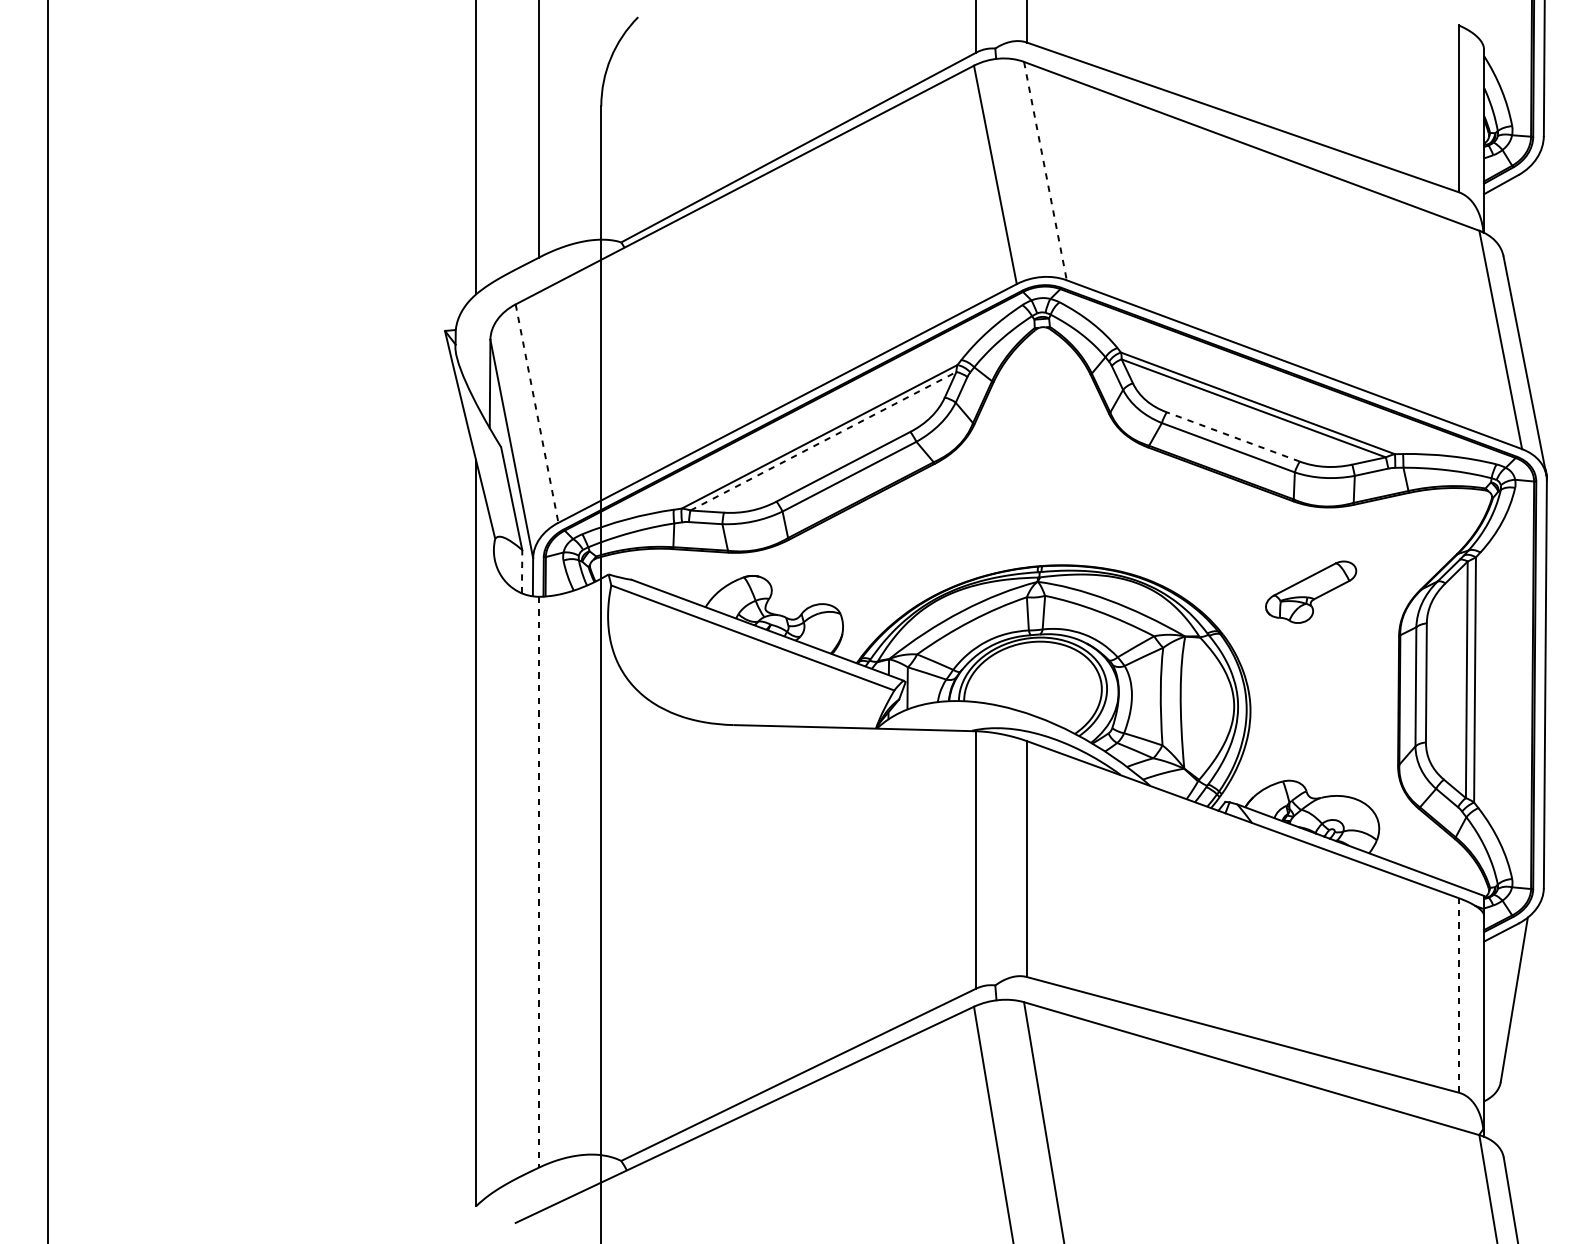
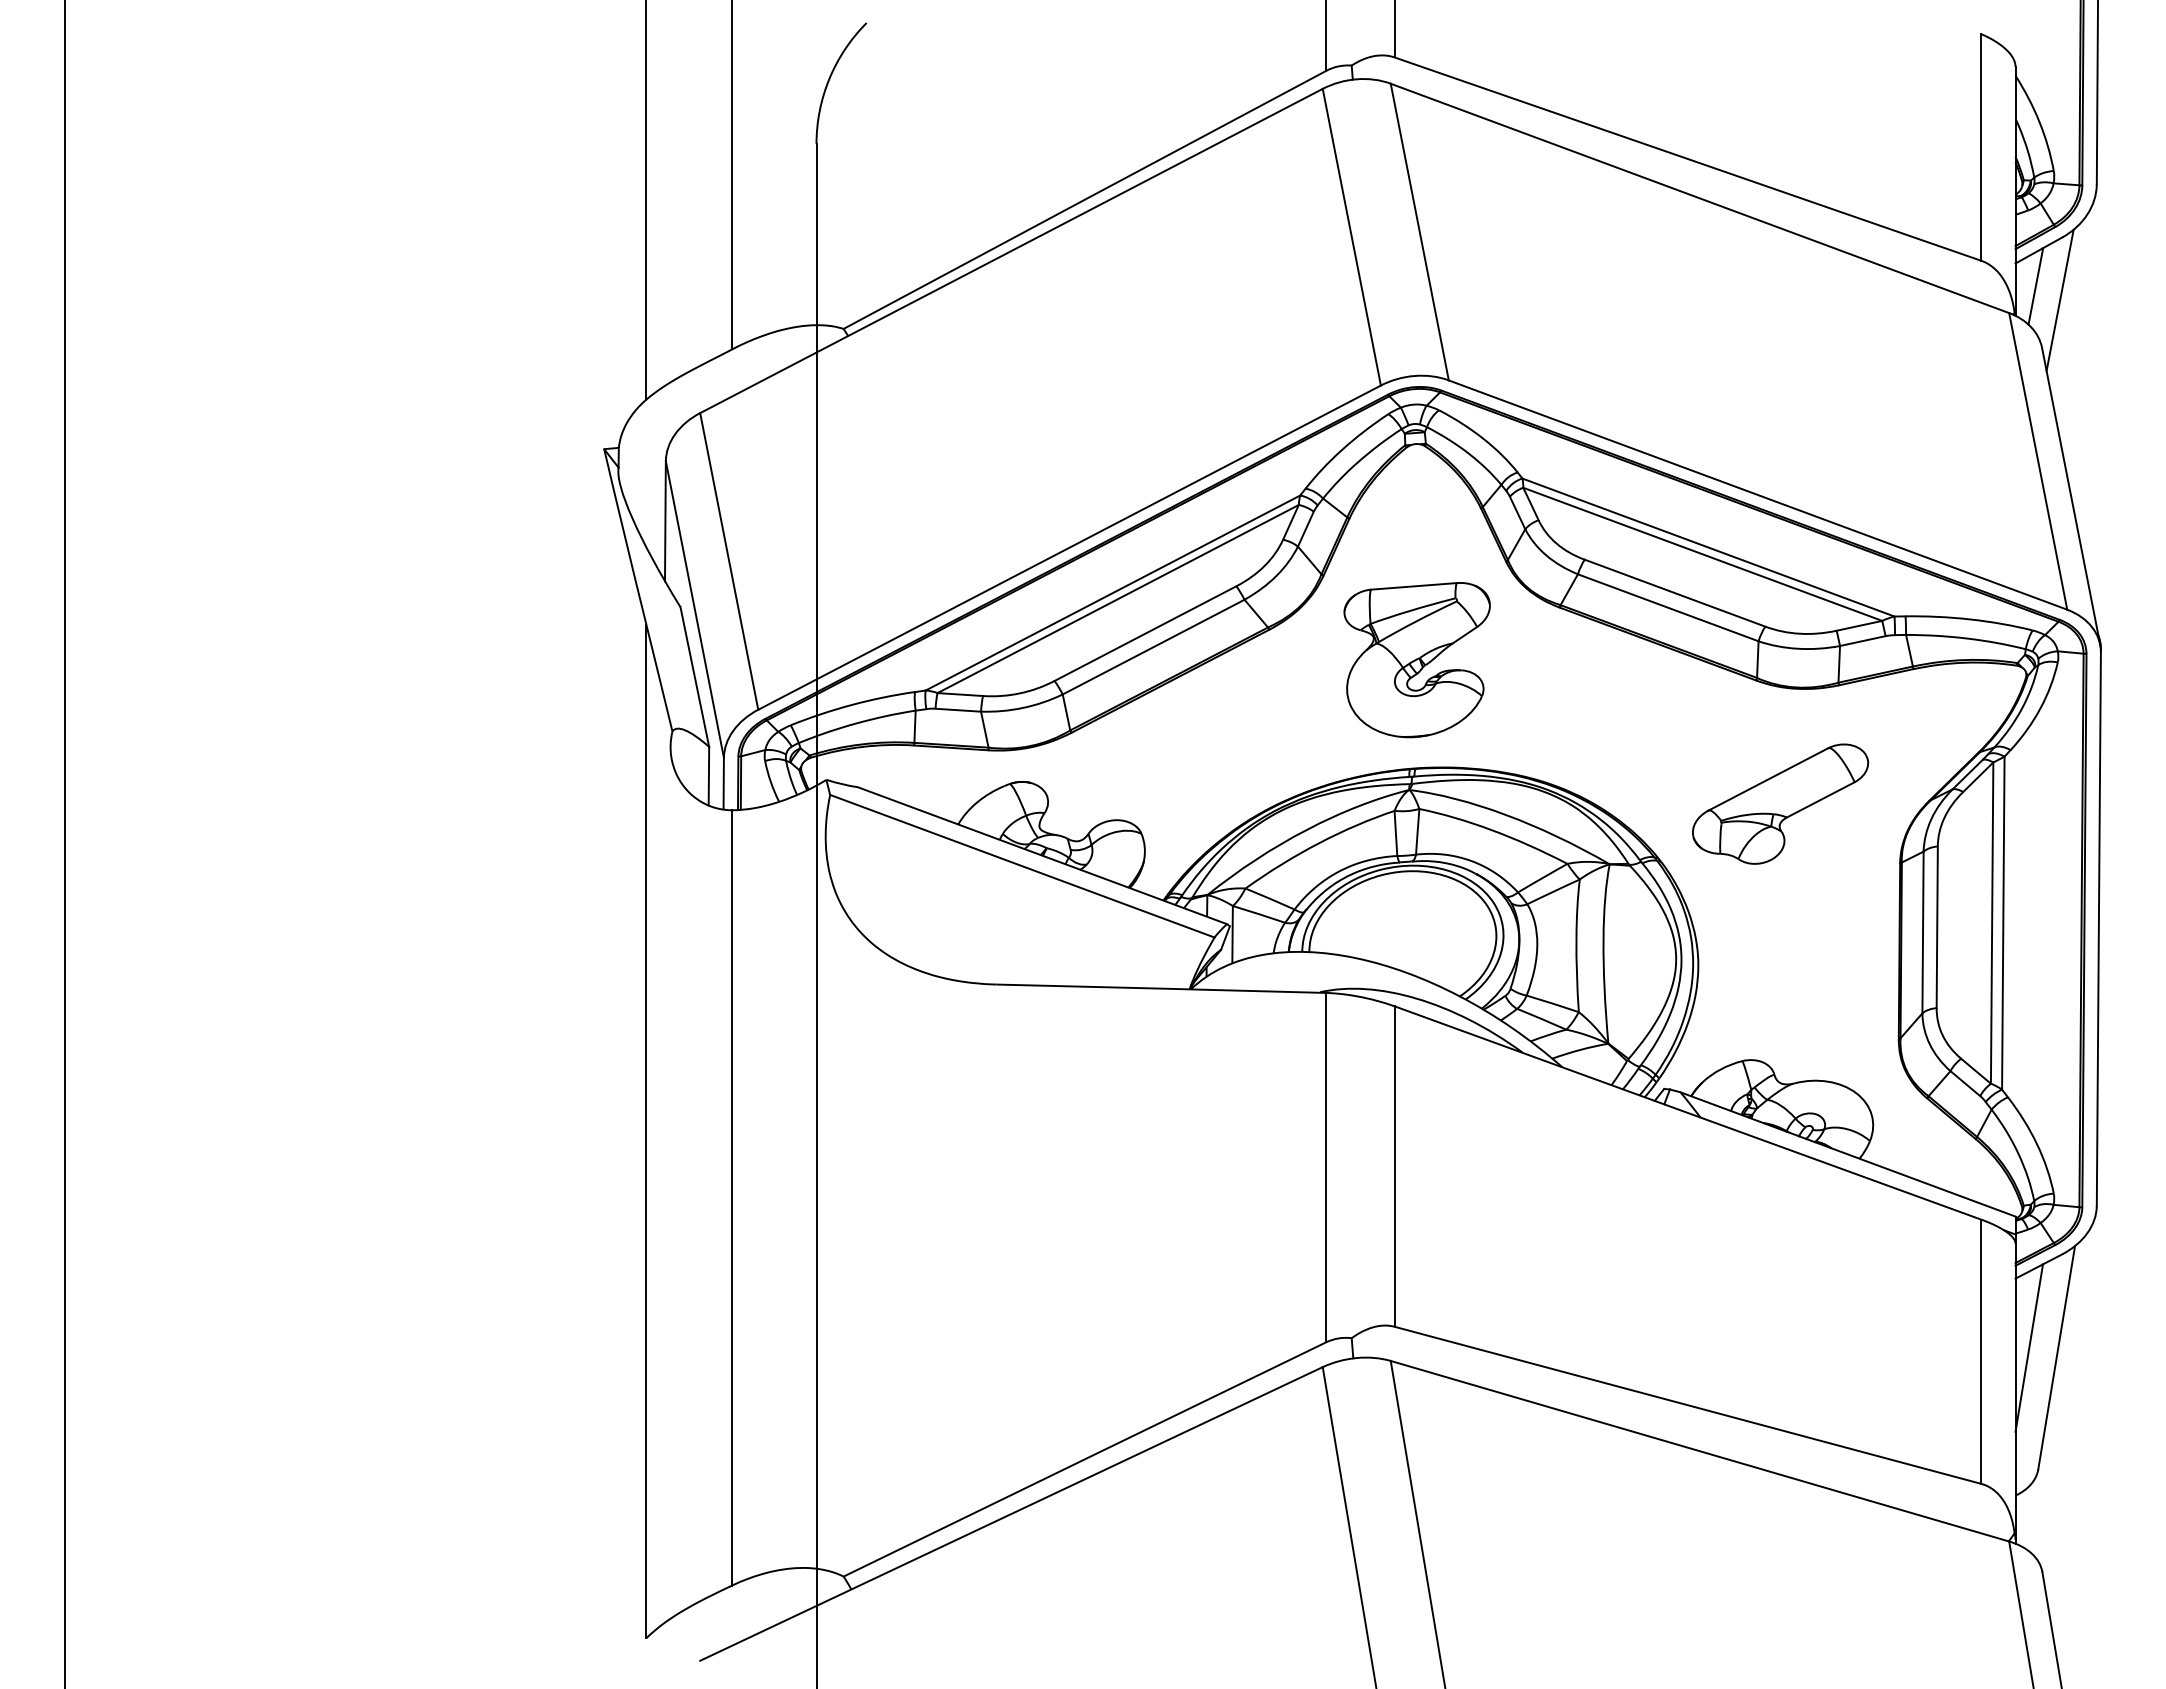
line: (1045, 171) -> (1419, 232), dashed -> solid
line: (1498, 211) -> (2035, 286), added
line: (1516, 220) -> (2059, 299), added
line: (537, 413) -> (729, 561), dashed -> solid
line: (1232, 436) -> (1674, 592), dashed -> solid
line: (823, 441) -> (1118, 599), dashed -> solid
part: (1043, 486) -> (1416, 660), added
line: (521, 571) -> (708, 775), dashed -> solid
part: (1310, 591) -> (1780, 803), size x1.43
line: (539, 881) -> (732, 1197), dashed -> solid
line: (1494, 992) -> (2029, 1347), added
line: (1458, 995) -> (1981, 1351), dashed -> solid

